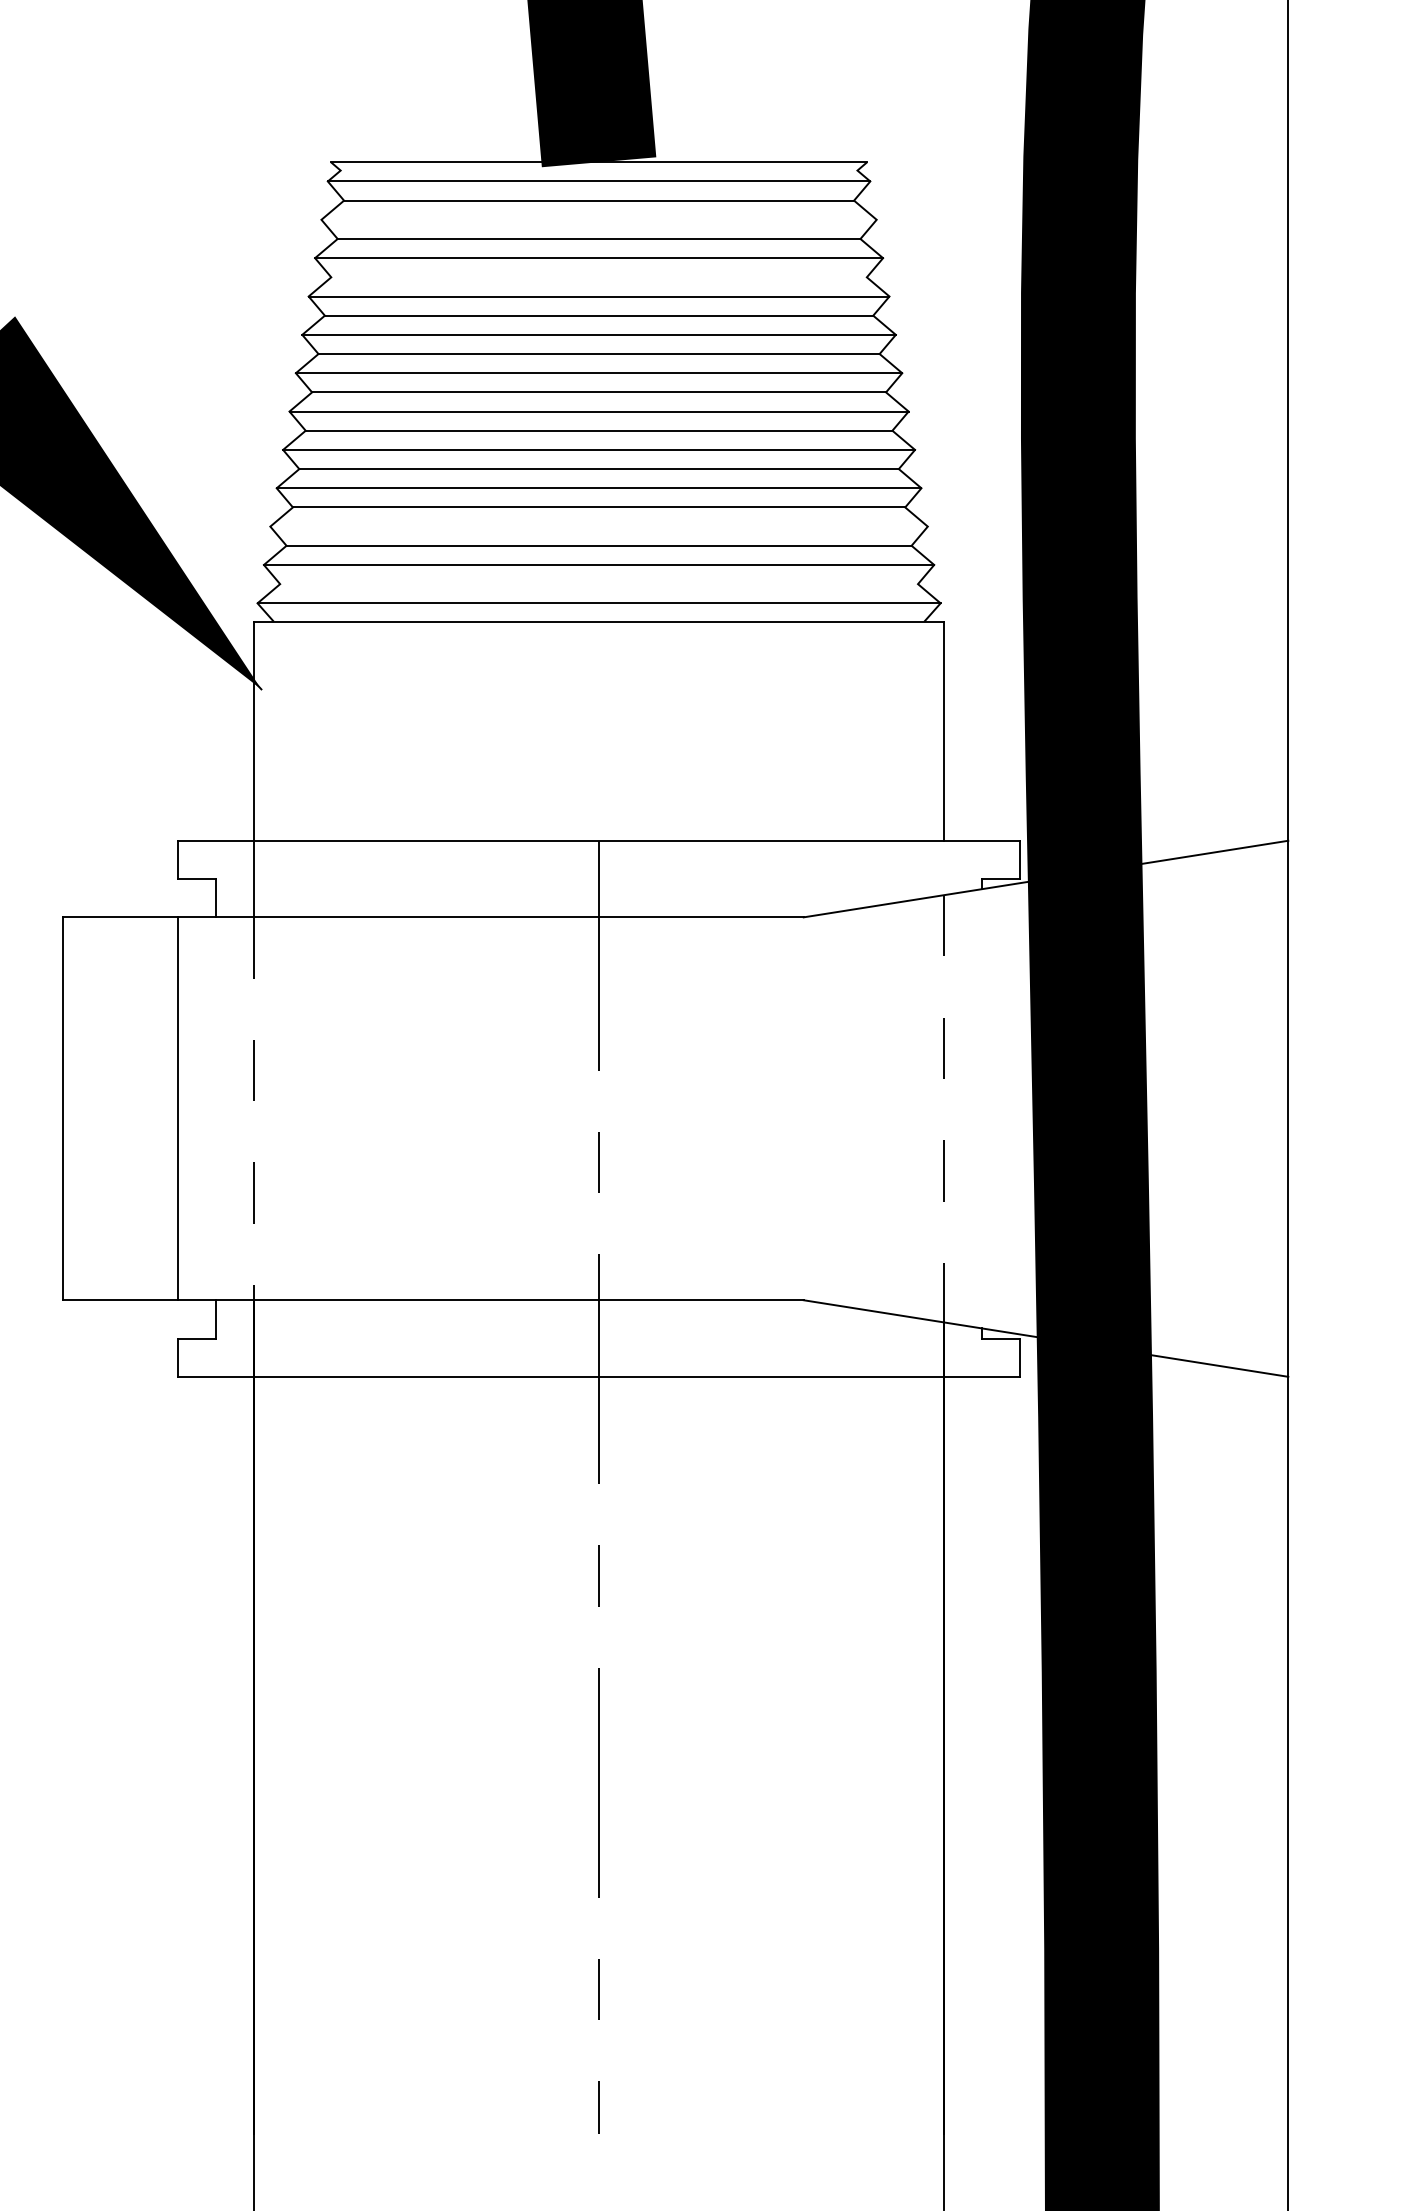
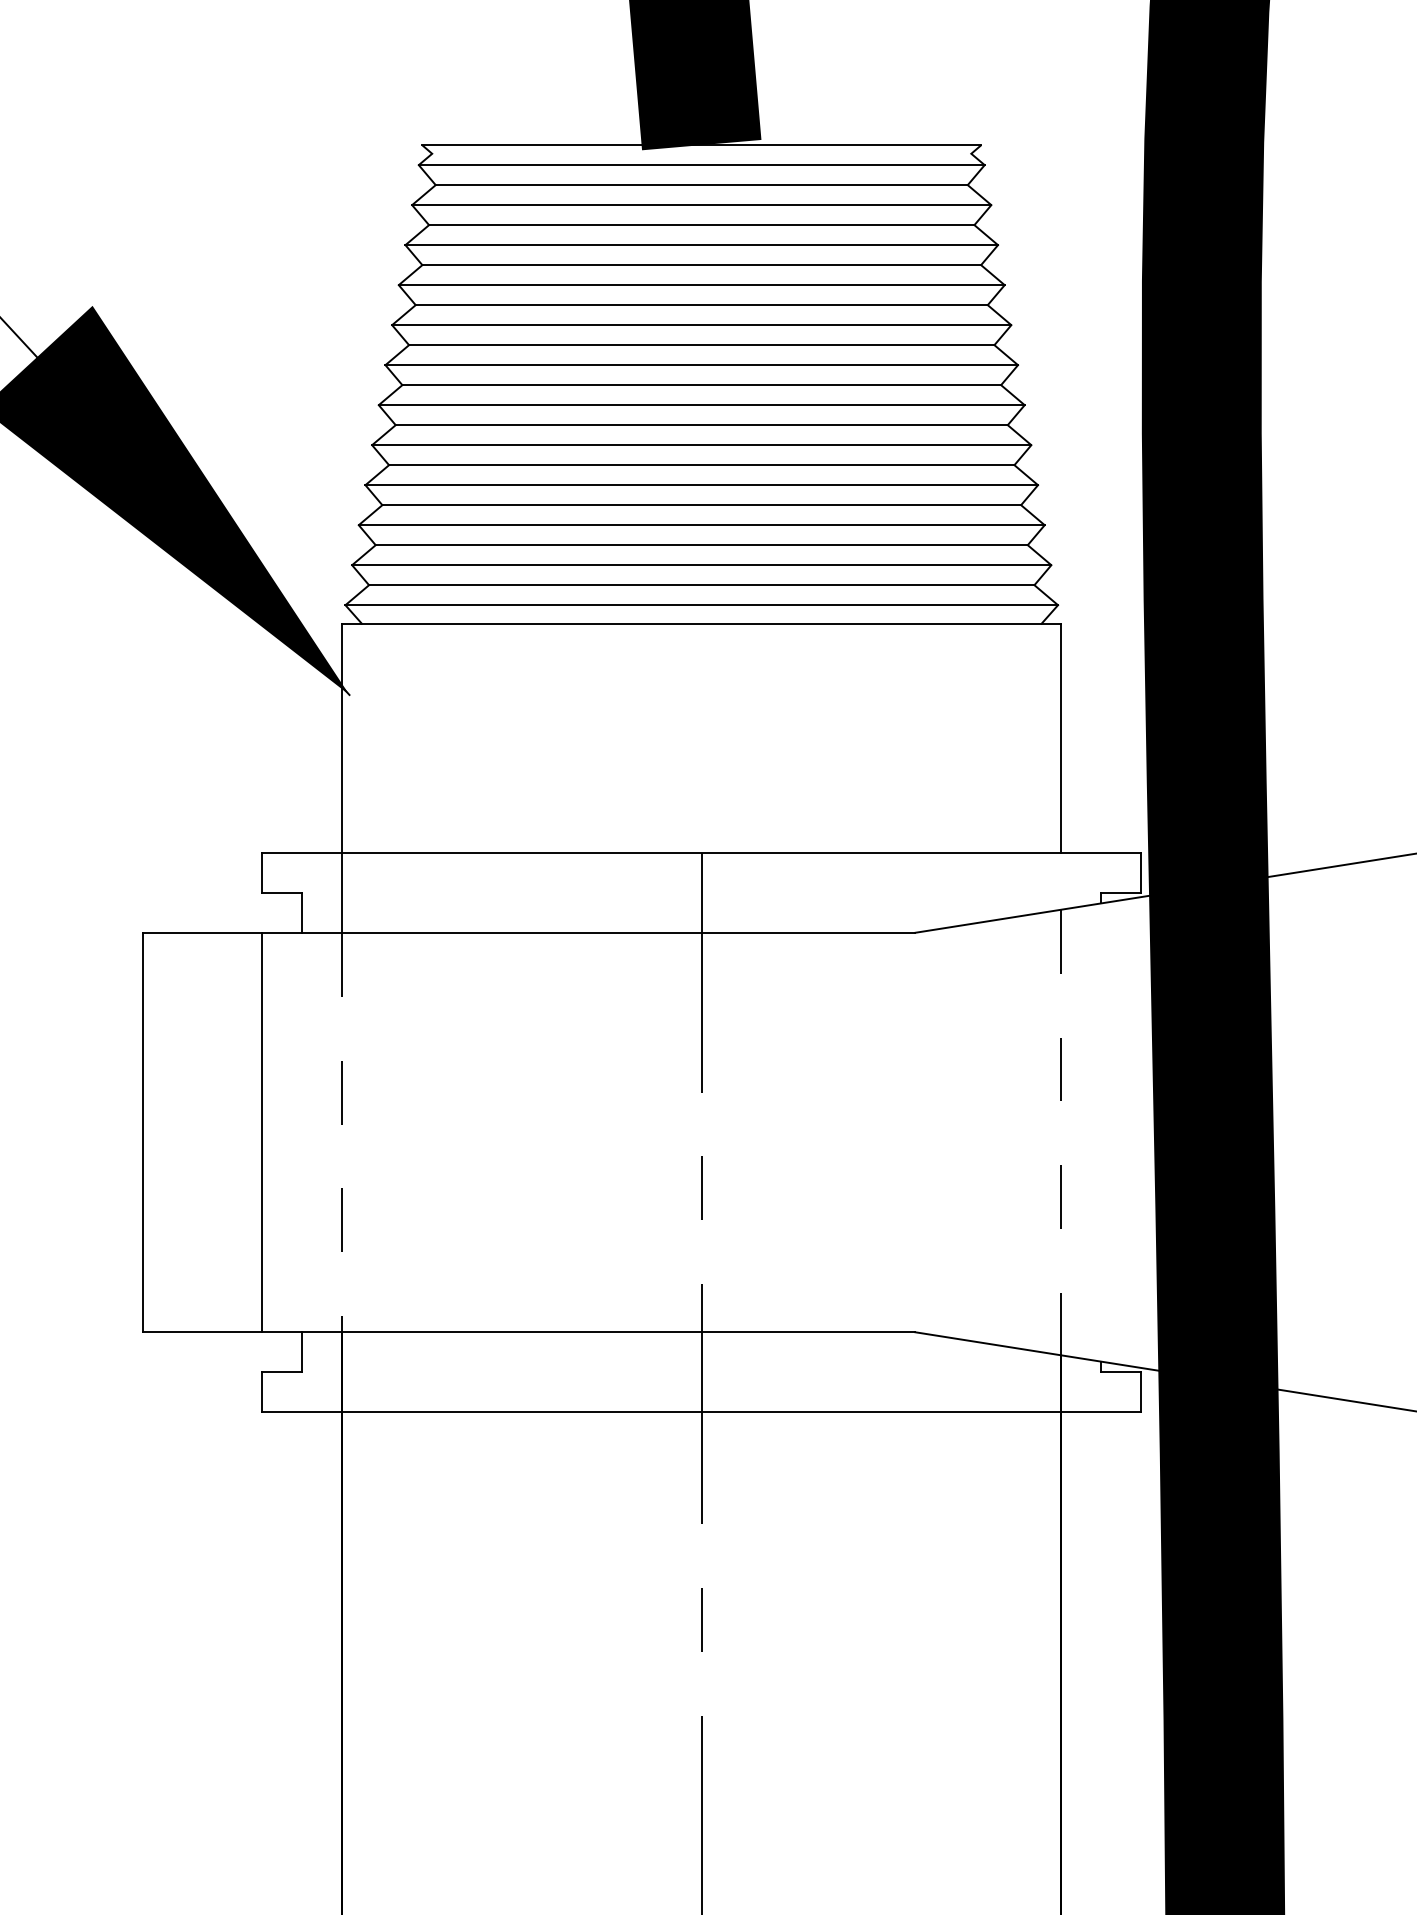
line: (598, 219) -> (701, 204), added
line: (598, 277) -> (701, 265), added
line: (598, 526) -> (701, 525), added
line: (599, 584) -> (702, 585), added

